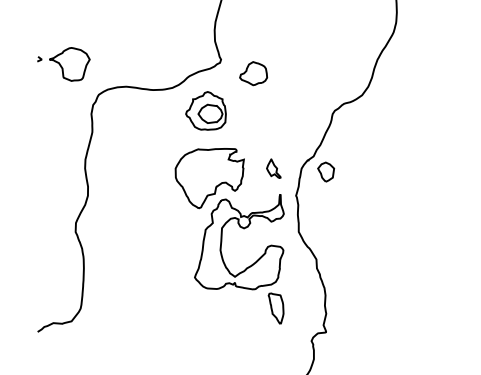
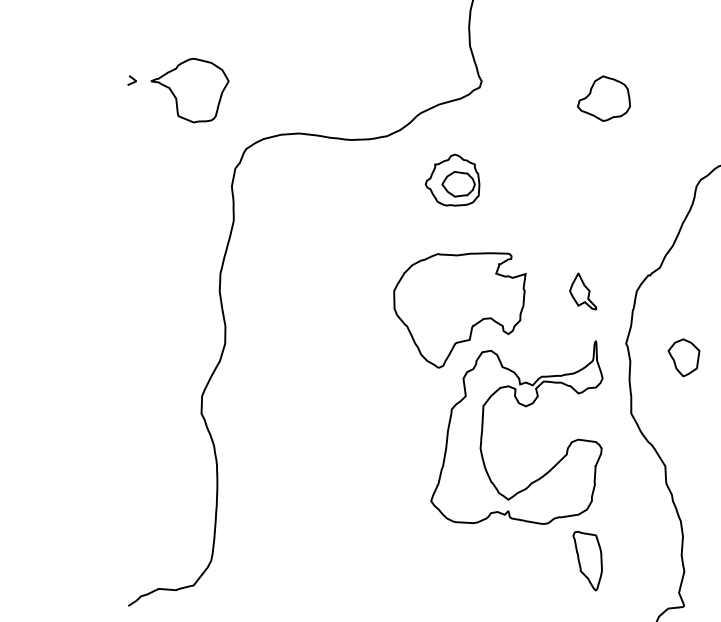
part: (253, 73) -> (603, 98), moved
part: (205, 110) -> (451, 179), size x0.7
part: (326, 171) -> (684, 356), moved

